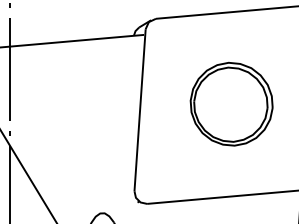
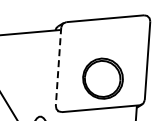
part: (230, 103) -> (102, 78), moved
line: (139, 112) -> (58, 67), solid -> dashed

